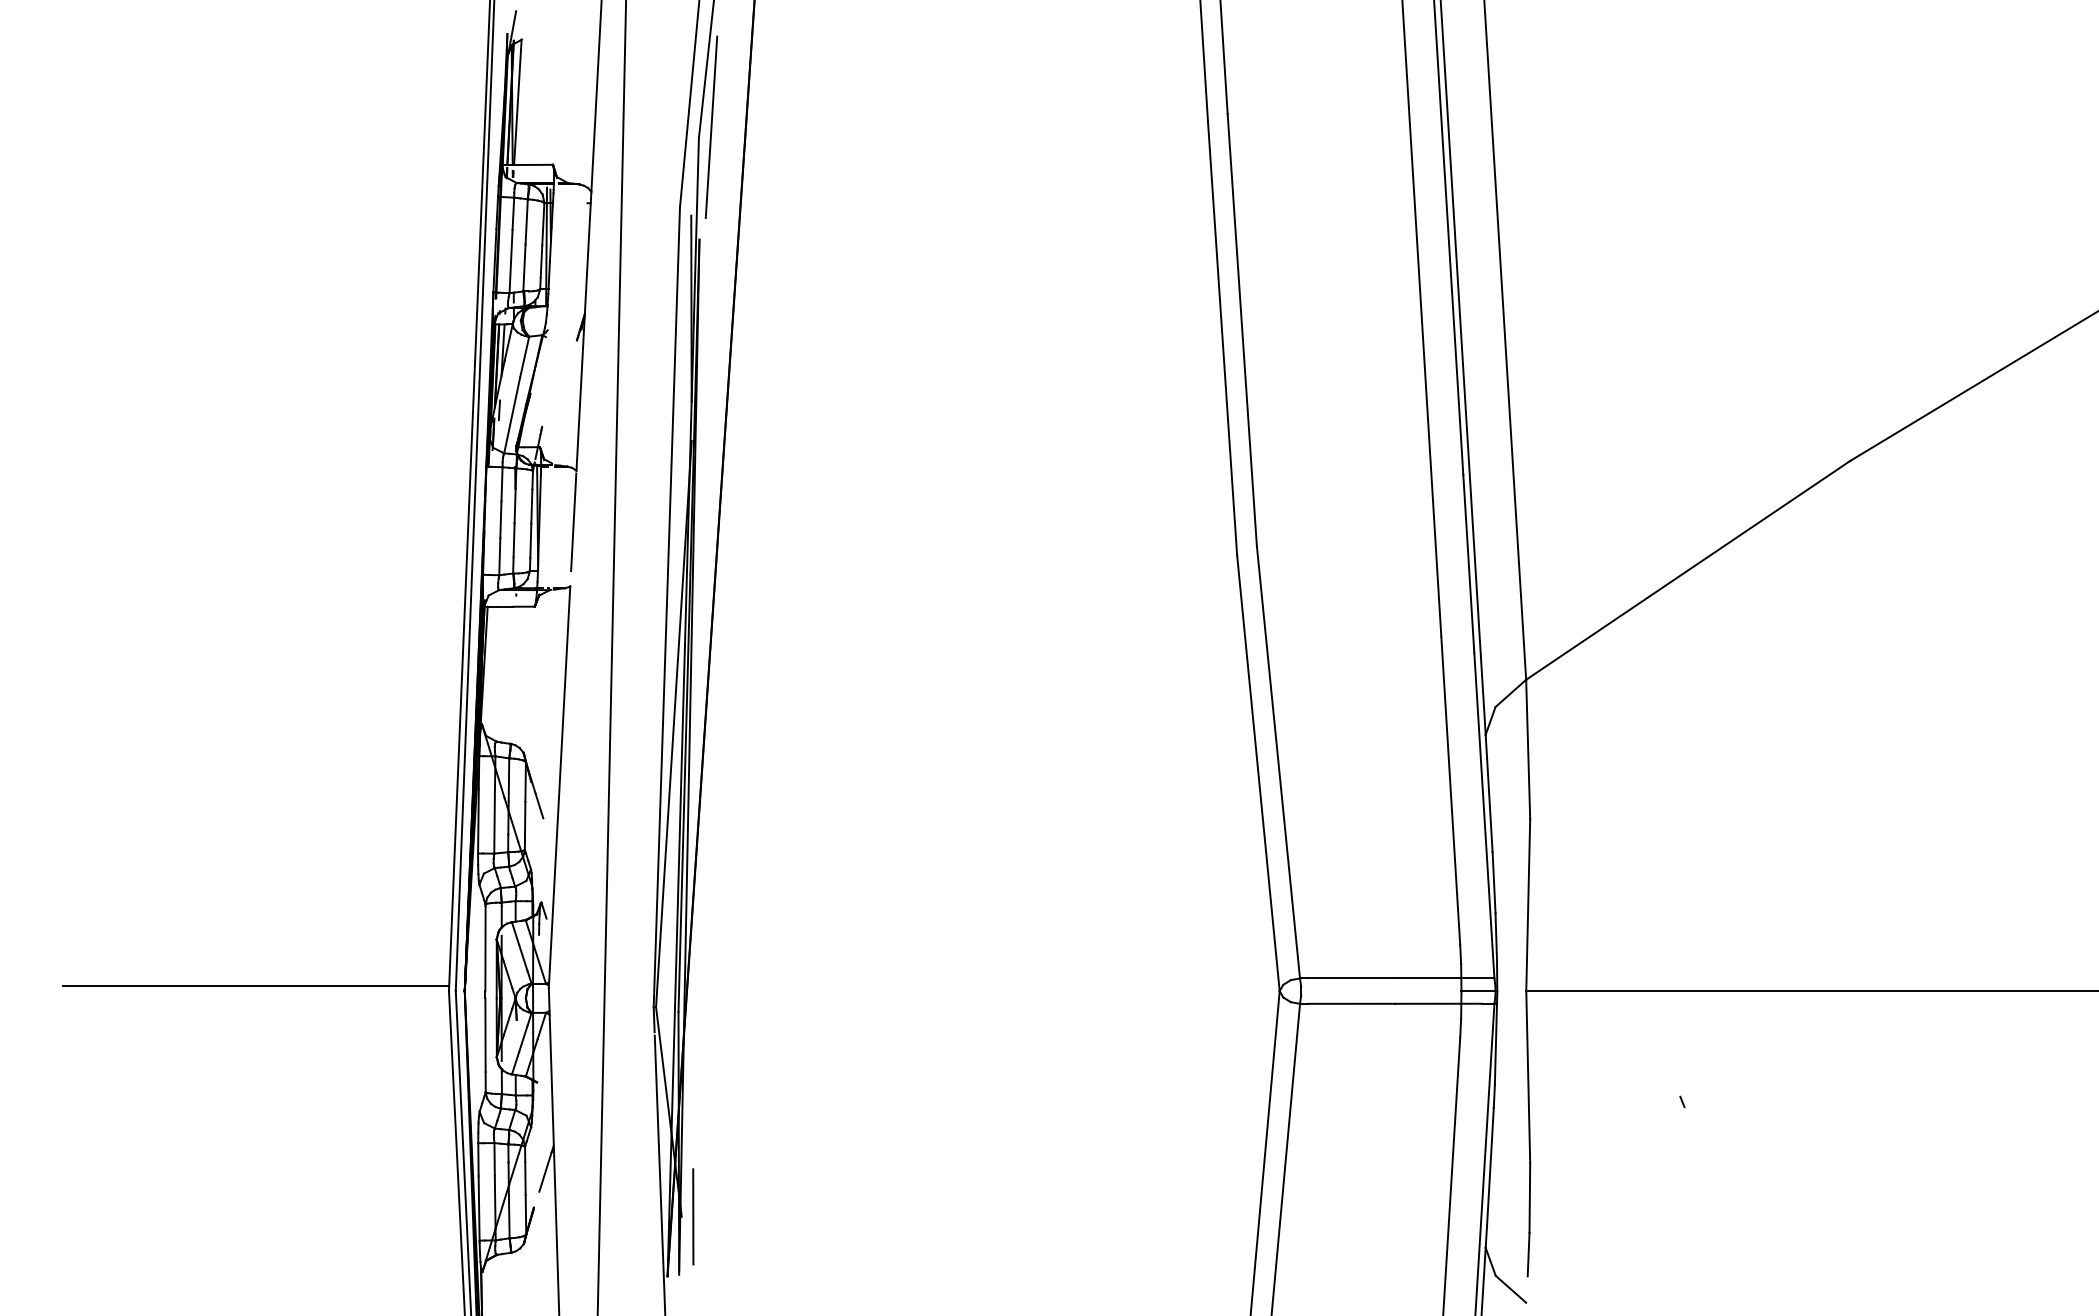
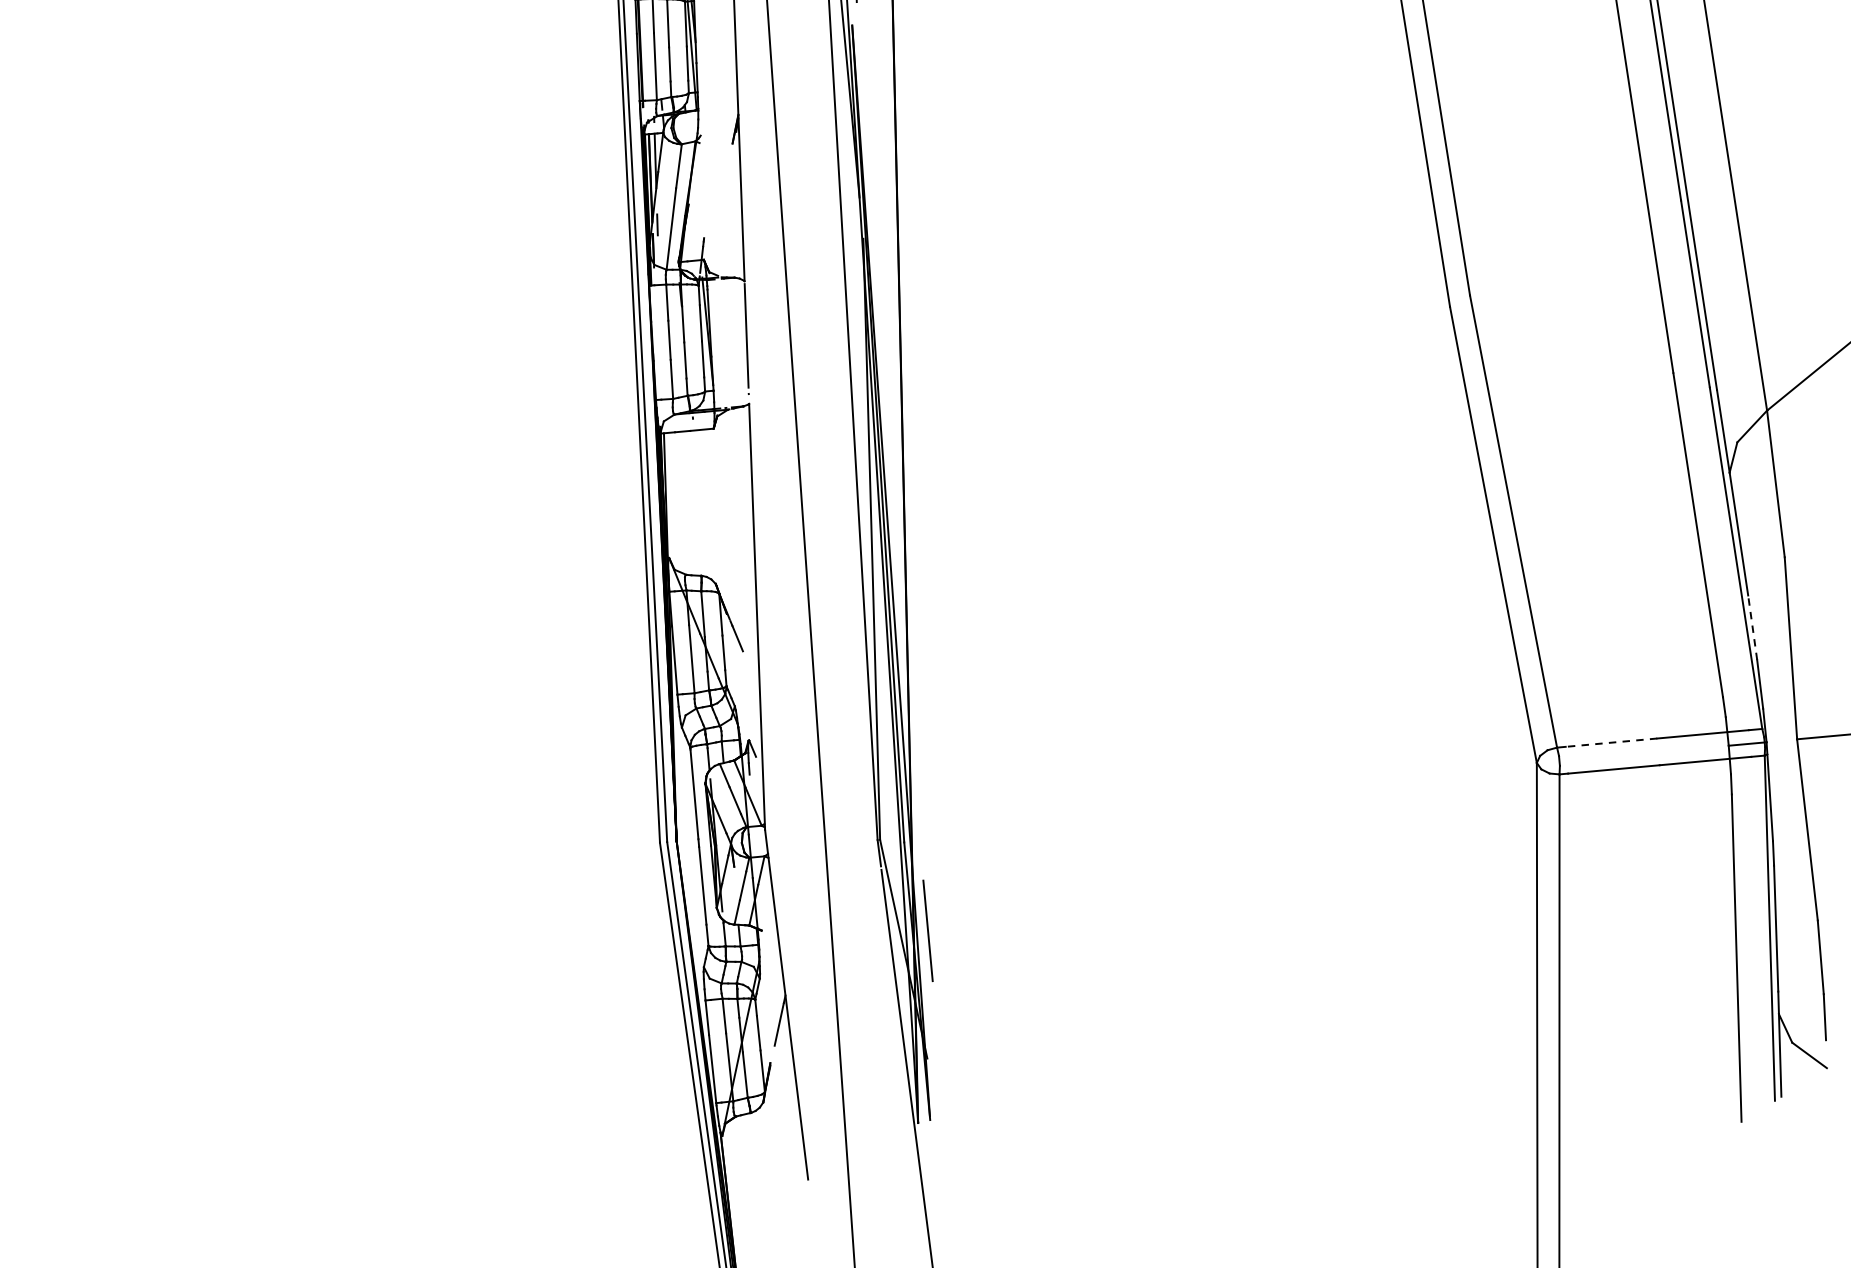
line: (1494, 882) -> (1753, 627), solid -> dashed
line: (1351, 978) -> (1611, 742), solid -> dashed
line: (255, 986) -> (455, 856), removed
line: (693, 1216) -> (928, 930), moved

